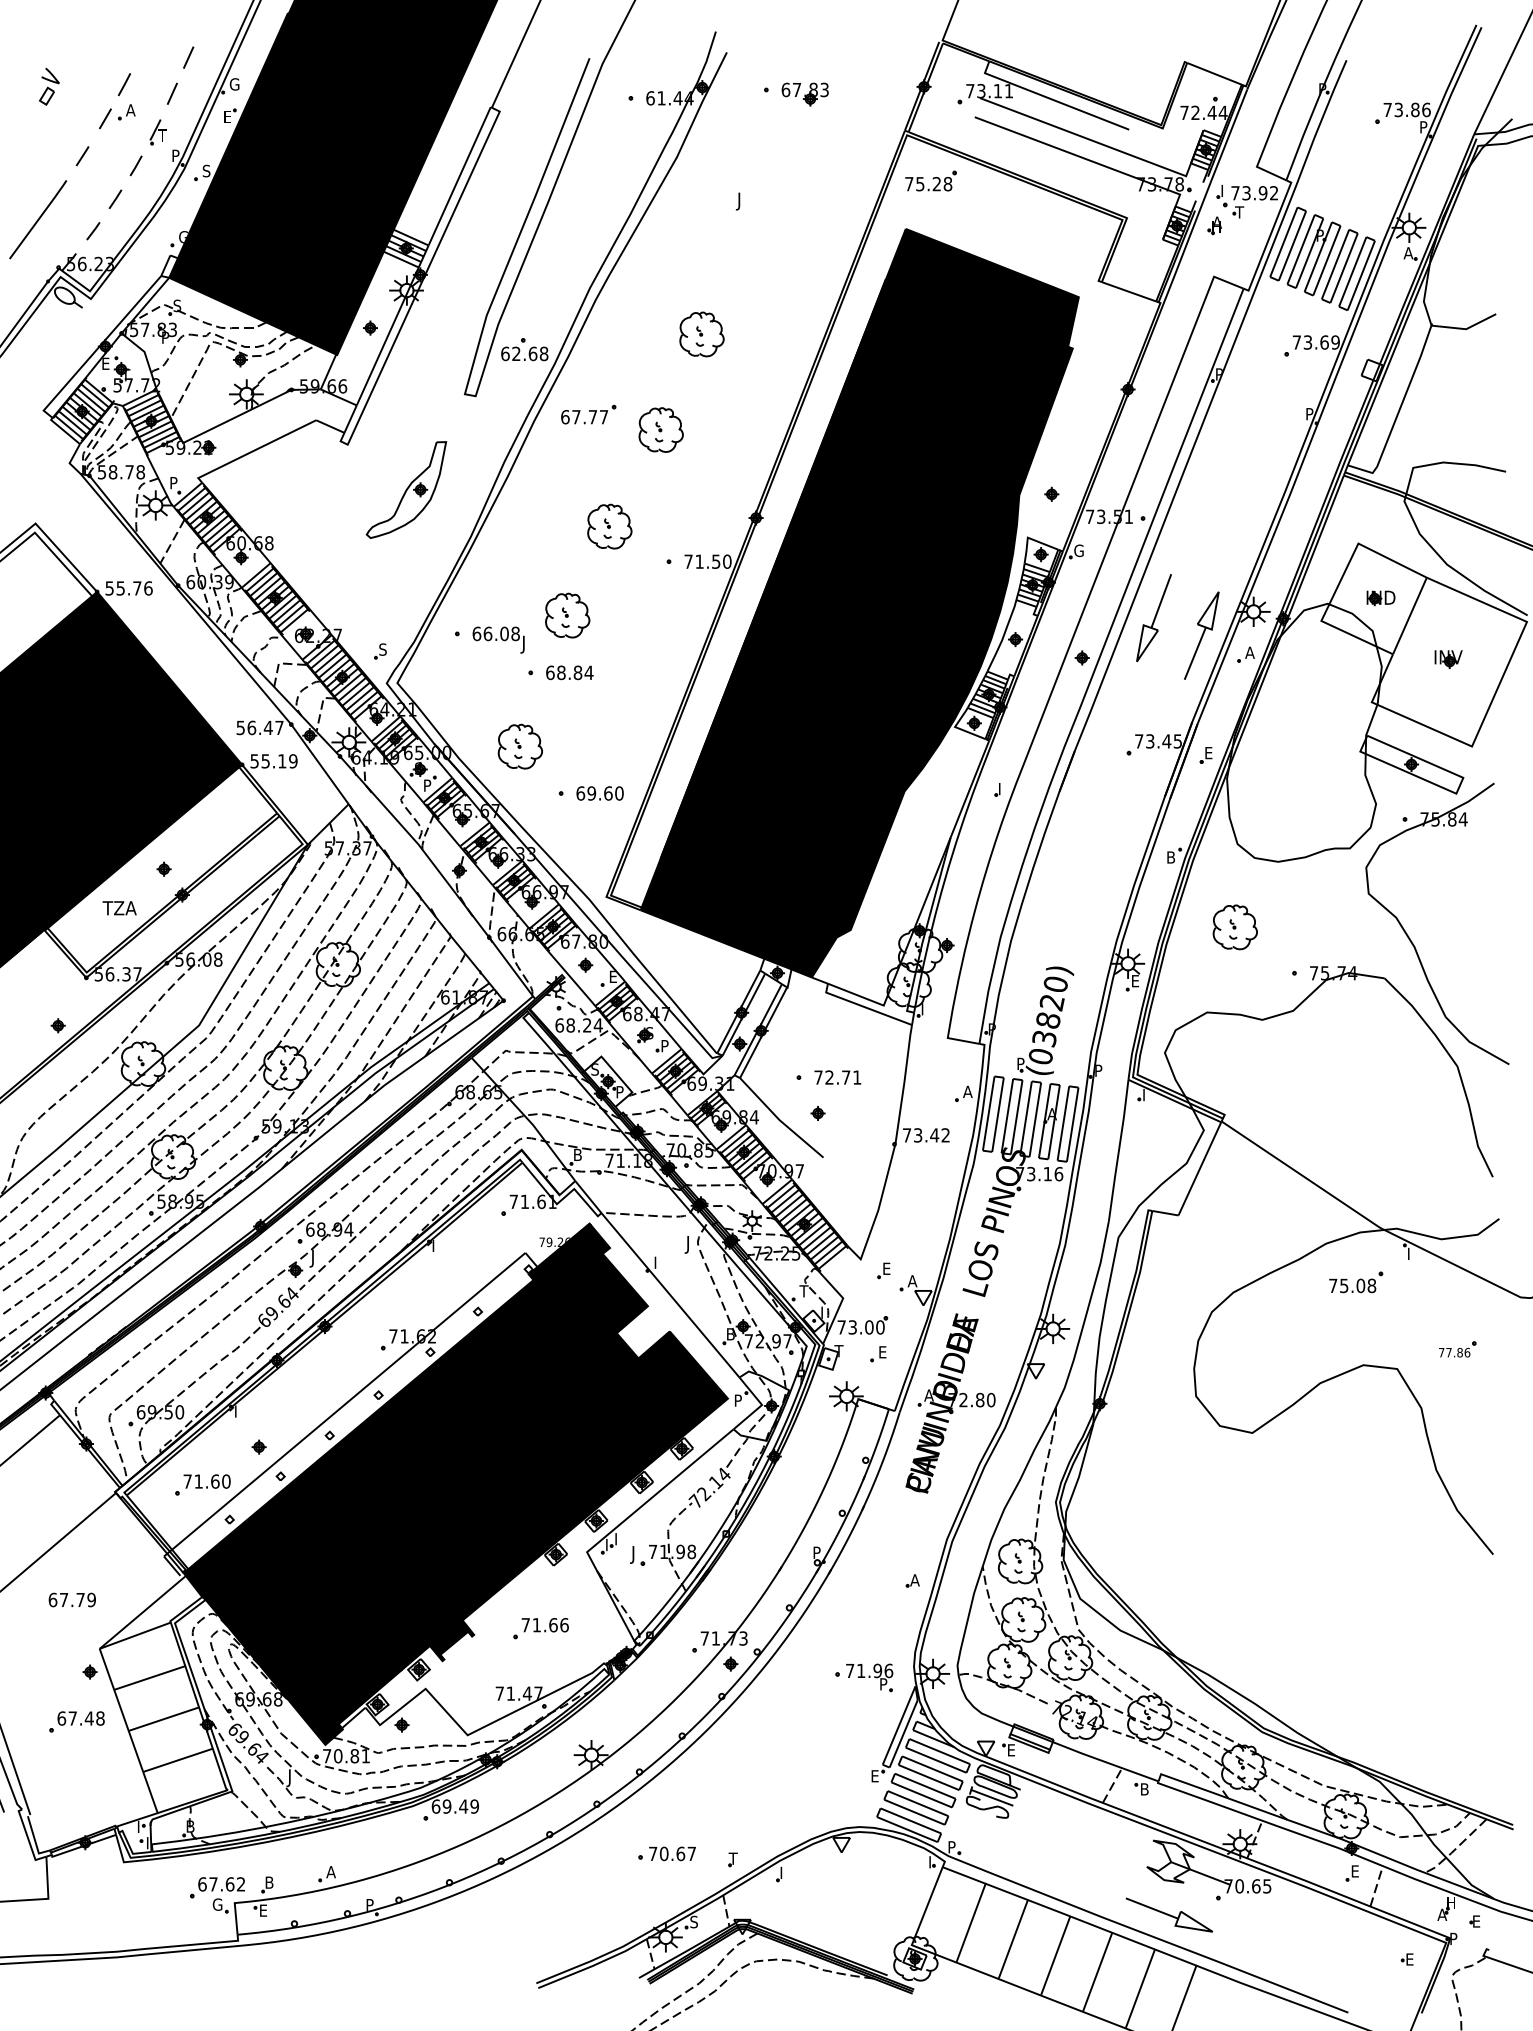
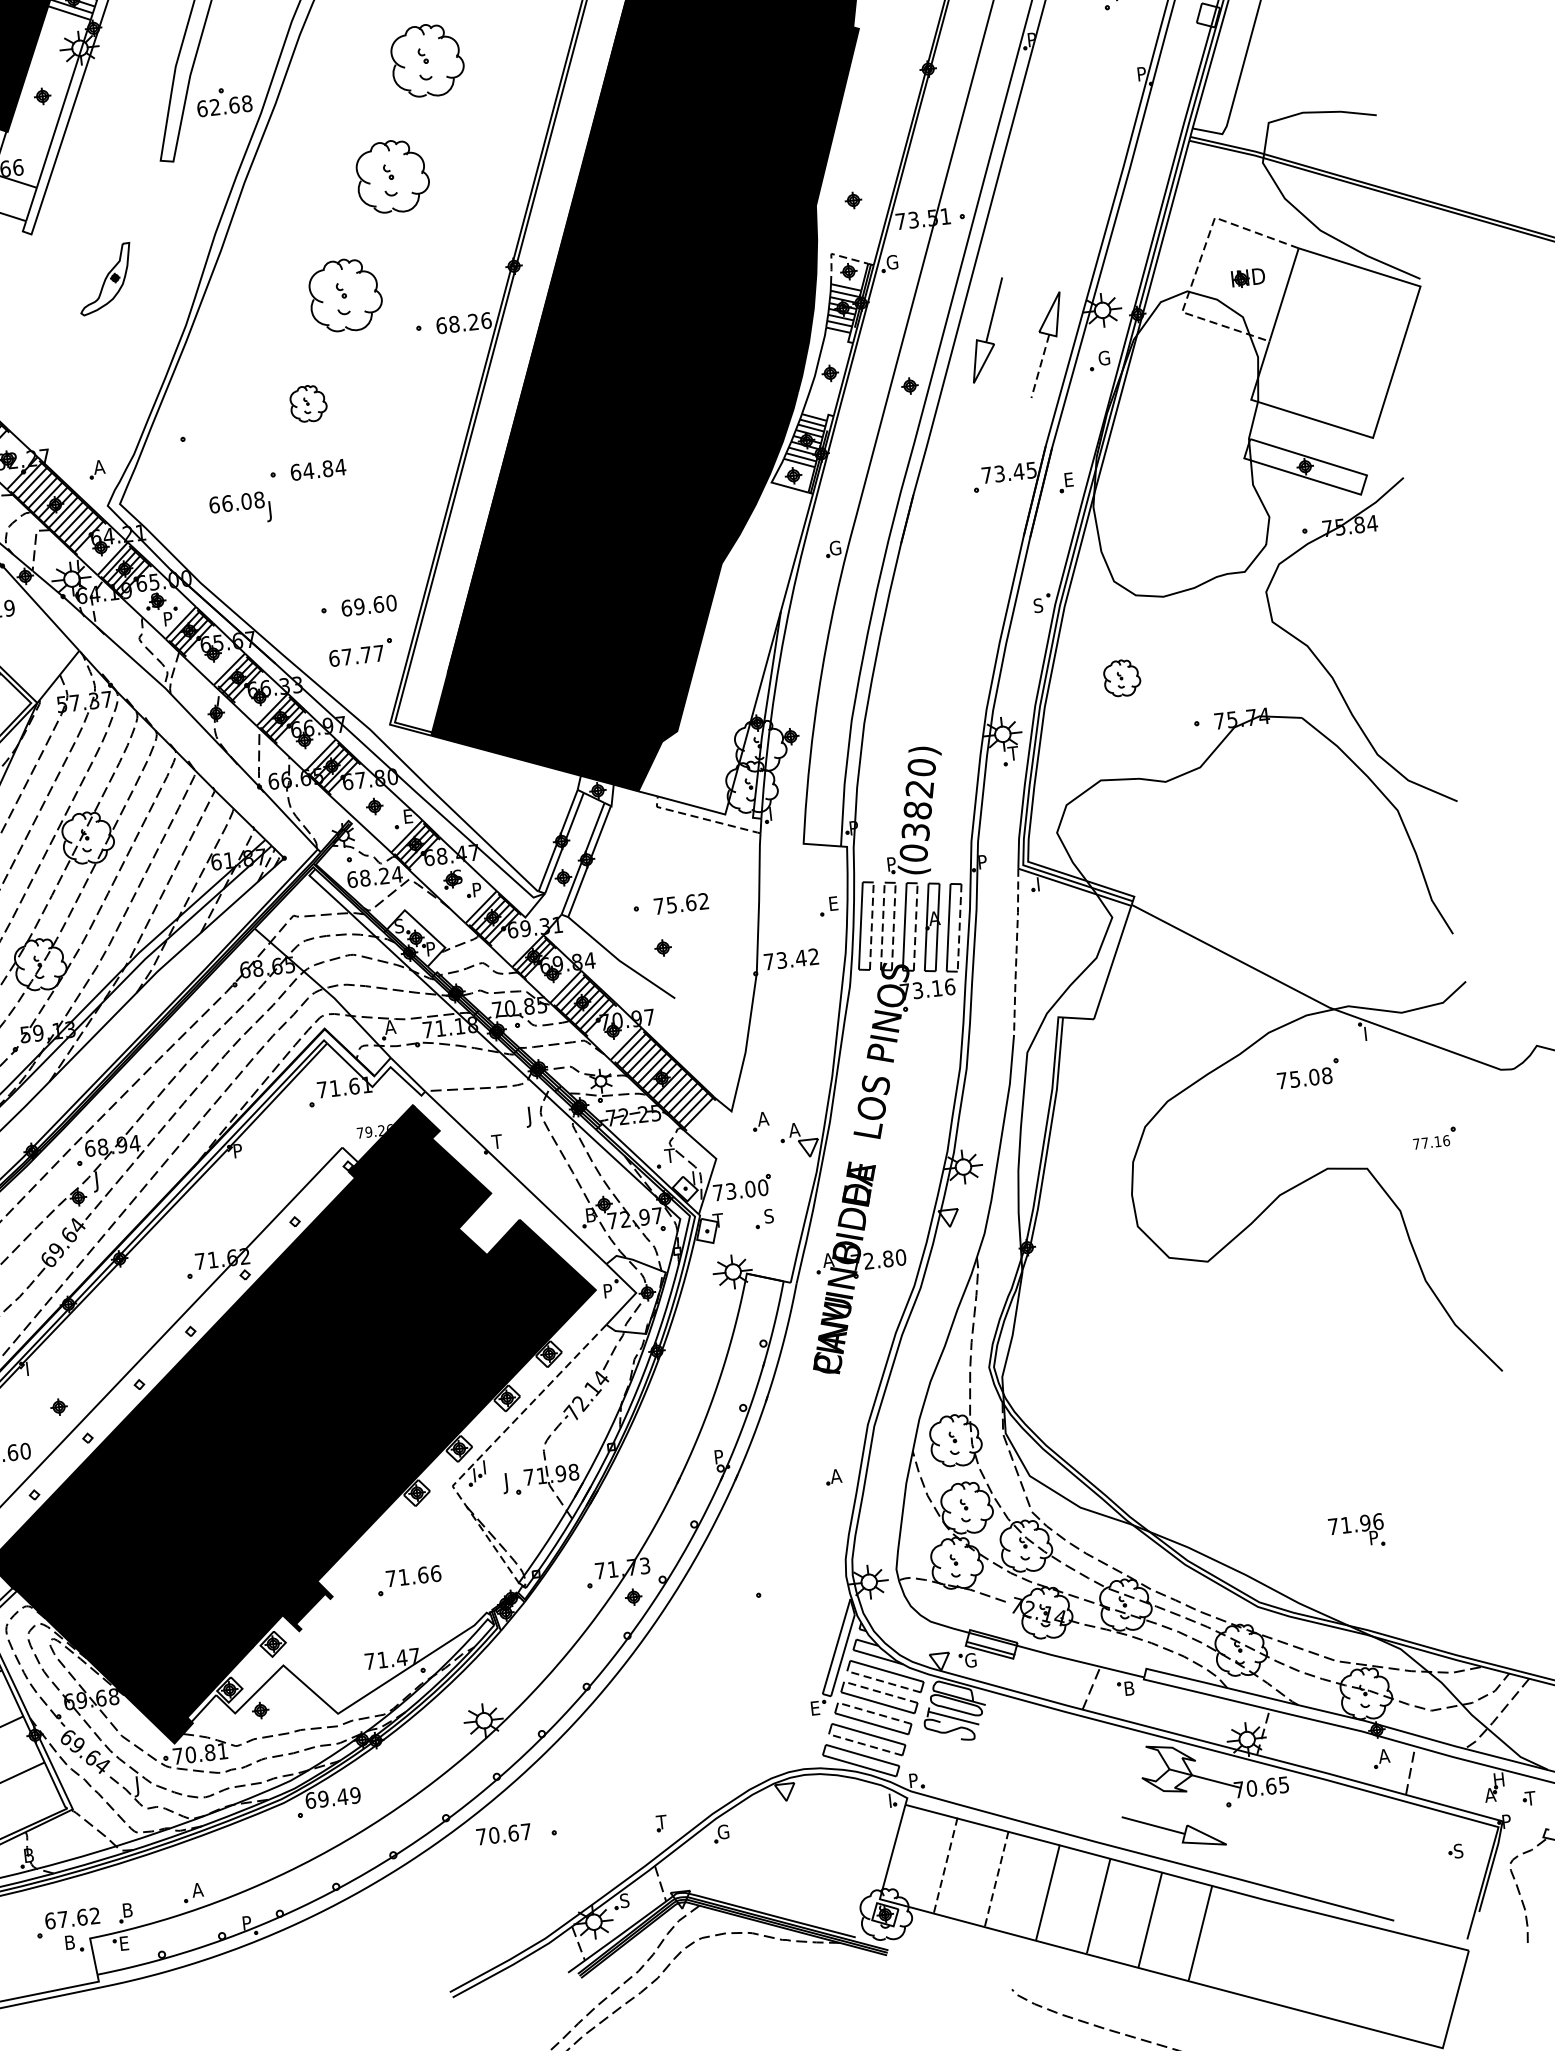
part: (701, 334) -> (426, 60), size x1.4
part: (588, 414) -> (360, 652), moved
part: (660, 429) -> (391, 176), size x1.4
part: (406, 489) -> (105, 278), size x0.6
part: (609, 526) -> (345, 295), size x1.4
line: (1029, 538) -> (833, 254), solid -> dashed
text: (707, 561) -> (463, 323), 71.50 -> 68.26
line: (1339, 584) -> (1198, 267), solid -> dashed
part: (567, 615) -> (308, 403), size x0.7
text: (498, 639) -> (240, 508), moved
text: (383, 649) -> (99, 467), S -> A
text: (1250, 652) -> (1104, 357), A -> G
line: (1195, 654) -> (1040, 367), solid -> dashed
part: (1448, 659) -> (1334, 340), removed
text: (560, 672) -> (307, 470), 68.84 -> 64.84
part: (519, 746) -> (269, 561), removed
text: (1002, 788) -> (834, 547), I -> G
text: (1170, 857) -> (1038, 605), B -> S
part: (1234, 927) -> (1121, 678), size x0.7
text: (1134, 981) -> (1012, 754), E -> T
line: (864, 1006) -> (703, 818), solid -> dashed
text: (843, 1077) -> (687, 903), 72.71 -> 75.62
text: (967, 1091) -> (833, 903), A -> E
line: (998, 1114) -> (872, 925), solid -> dashed
line: (1007, 1116) -> (883, 926), solid -> dashed
line: (1016, 1117) -> (893, 926), solid -> dashed
line: (1035, 1119) -> (915, 926), solid -> dashed
line: (1072, 1124) -> (959, 927), solid -> dashed
line: (1118, 1151) -> (1016, 953), solid -> dashed
text: (577, 1154) -> (389, 1026), B -> A
text: (436, 1242) -> (237, 1147), I -> P
text: (657, 1262) -> (496, 1141), I -> T
text: (886, 1268) -> (762, 1118), E -> A
text: (882, 1352) -> (768, 1216), E -> S
text: (1459, 1352) -> (1437, 1141), 77.86 -> 77.16
line: (619, 1525) -> (486, 1451), solid -> dashed
part: (869, 1677) -> (1356, 1531), moved
text: (1011, 1750) -> (970, 1660), E -> G
line: (936, 1760) -> (884, 1682), solid -> dashed
line: (932, 1768) -> (880, 1691), solid -> dashed
line: (925, 1786) -> (875, 1713), solid -> dashed
line: (914, 1812) -> (865, 1745), solid -> dashed
text: (672, 1853) -> (503, 1833), moved
text: (1355, 1871) -> (1384, 1756), E -> A
text: (784, 1872) -> (722, 1831), I -> G
text: (217, 1904) -> (70, 1942), G -> B
text: (1475, 1921) -> (1529, 1798), E -> T
line: (971, 1923) -> (946, 1866), solid -> dashed
line: (1013, 1939) -> (996, 1879), solid -> dashed
text: (1409, 1959) -> (1458, 1851), E -> S

